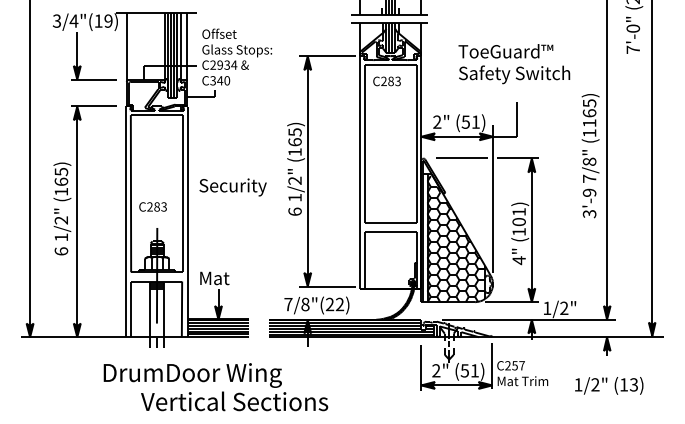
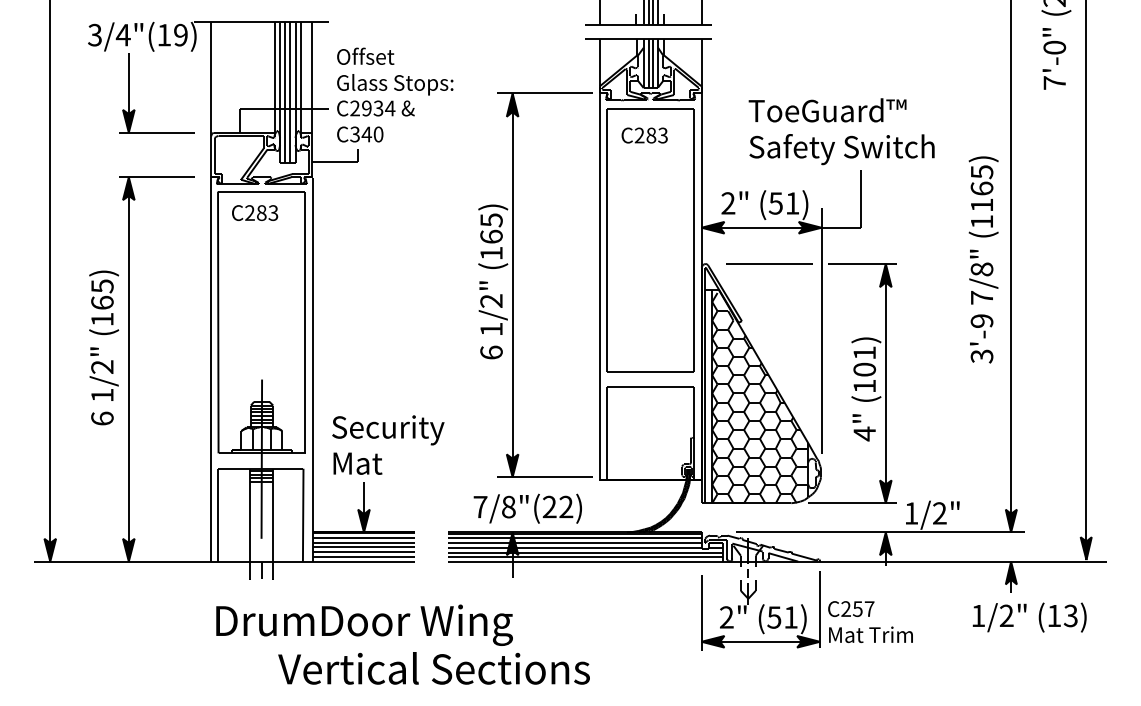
text: (514, 64) -> (841, 132), moved
text: (232, 187) -> (387, 430), moved
text: (152, 206) -> (254, 212), moved
text: (609, 385) -> (1030, 616), moved
text: (215, 387) -> (402, 645), moved

